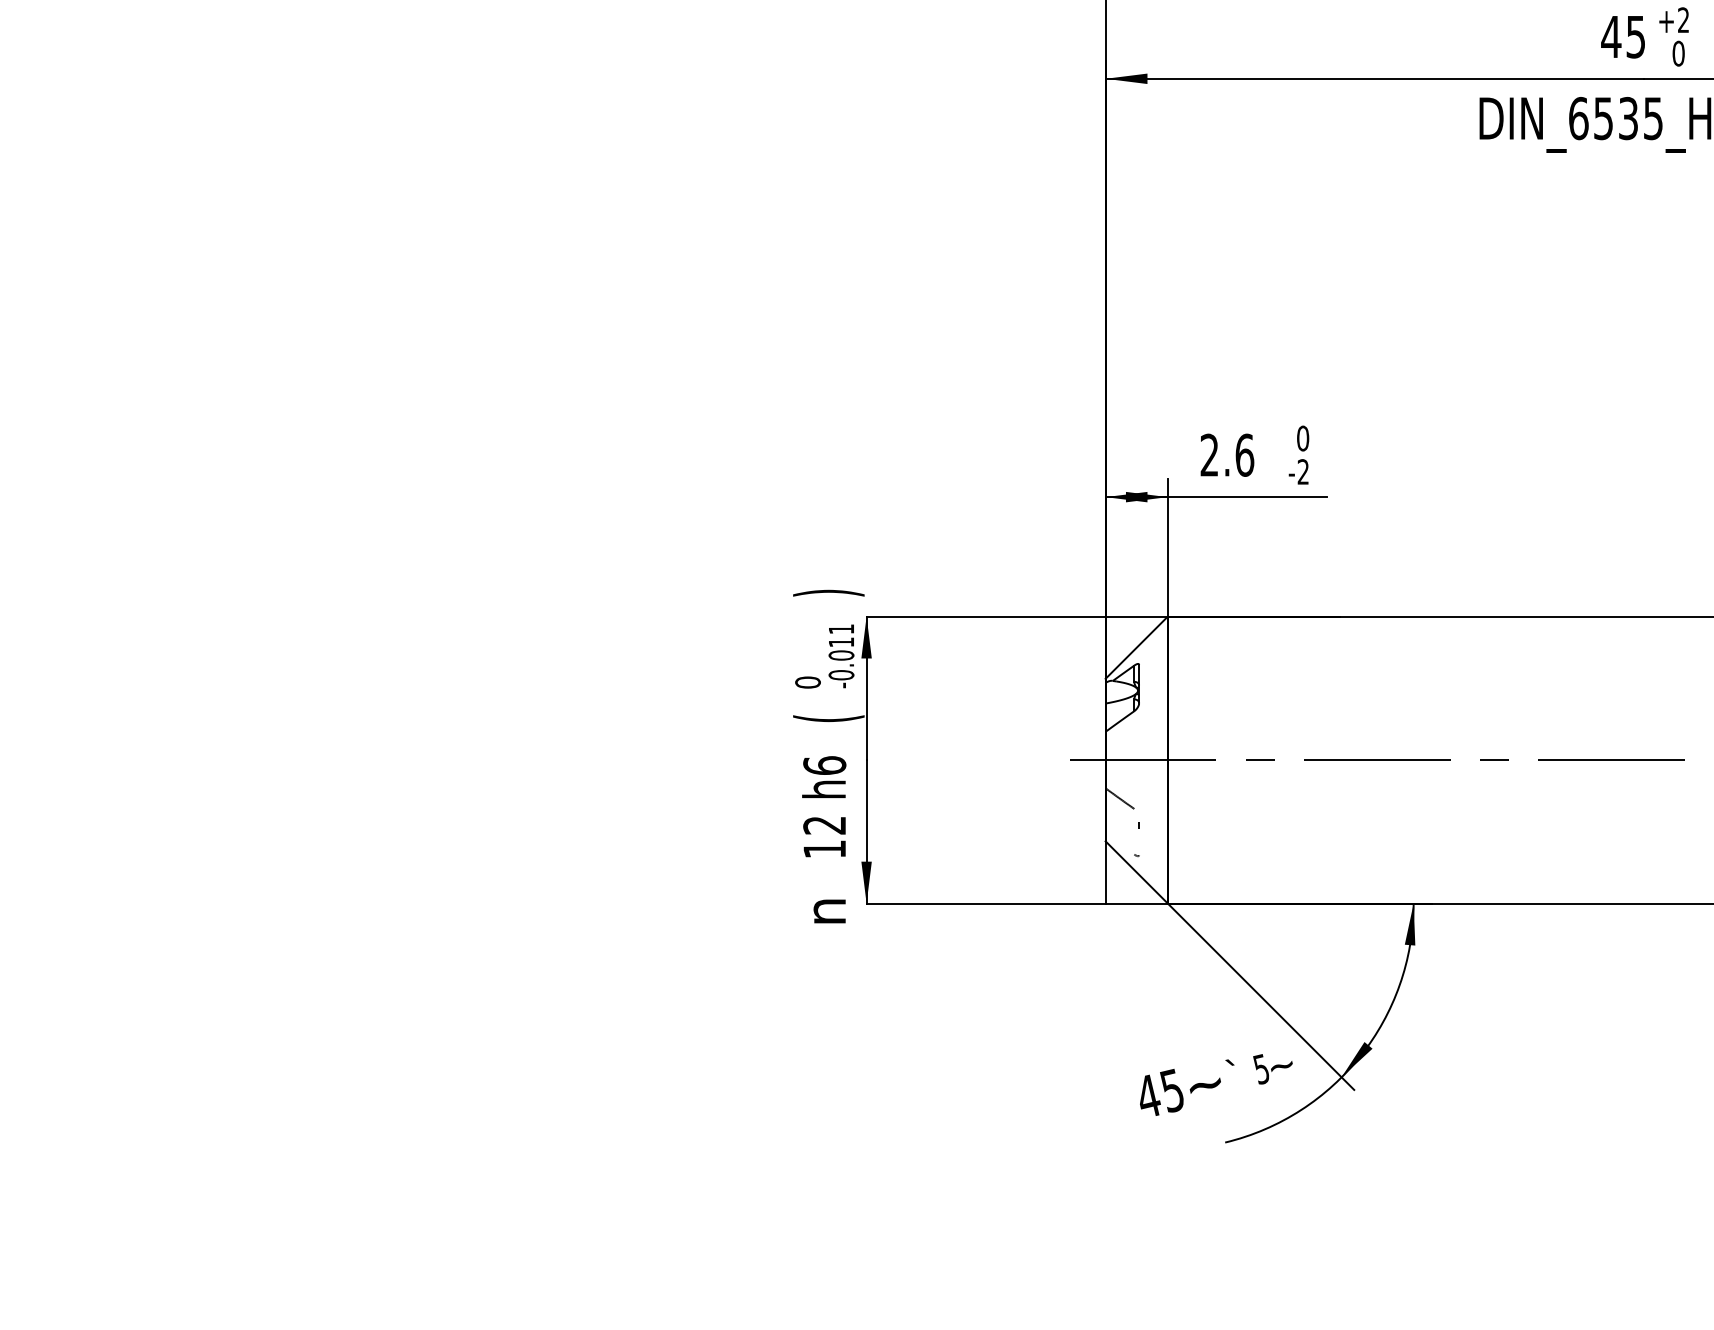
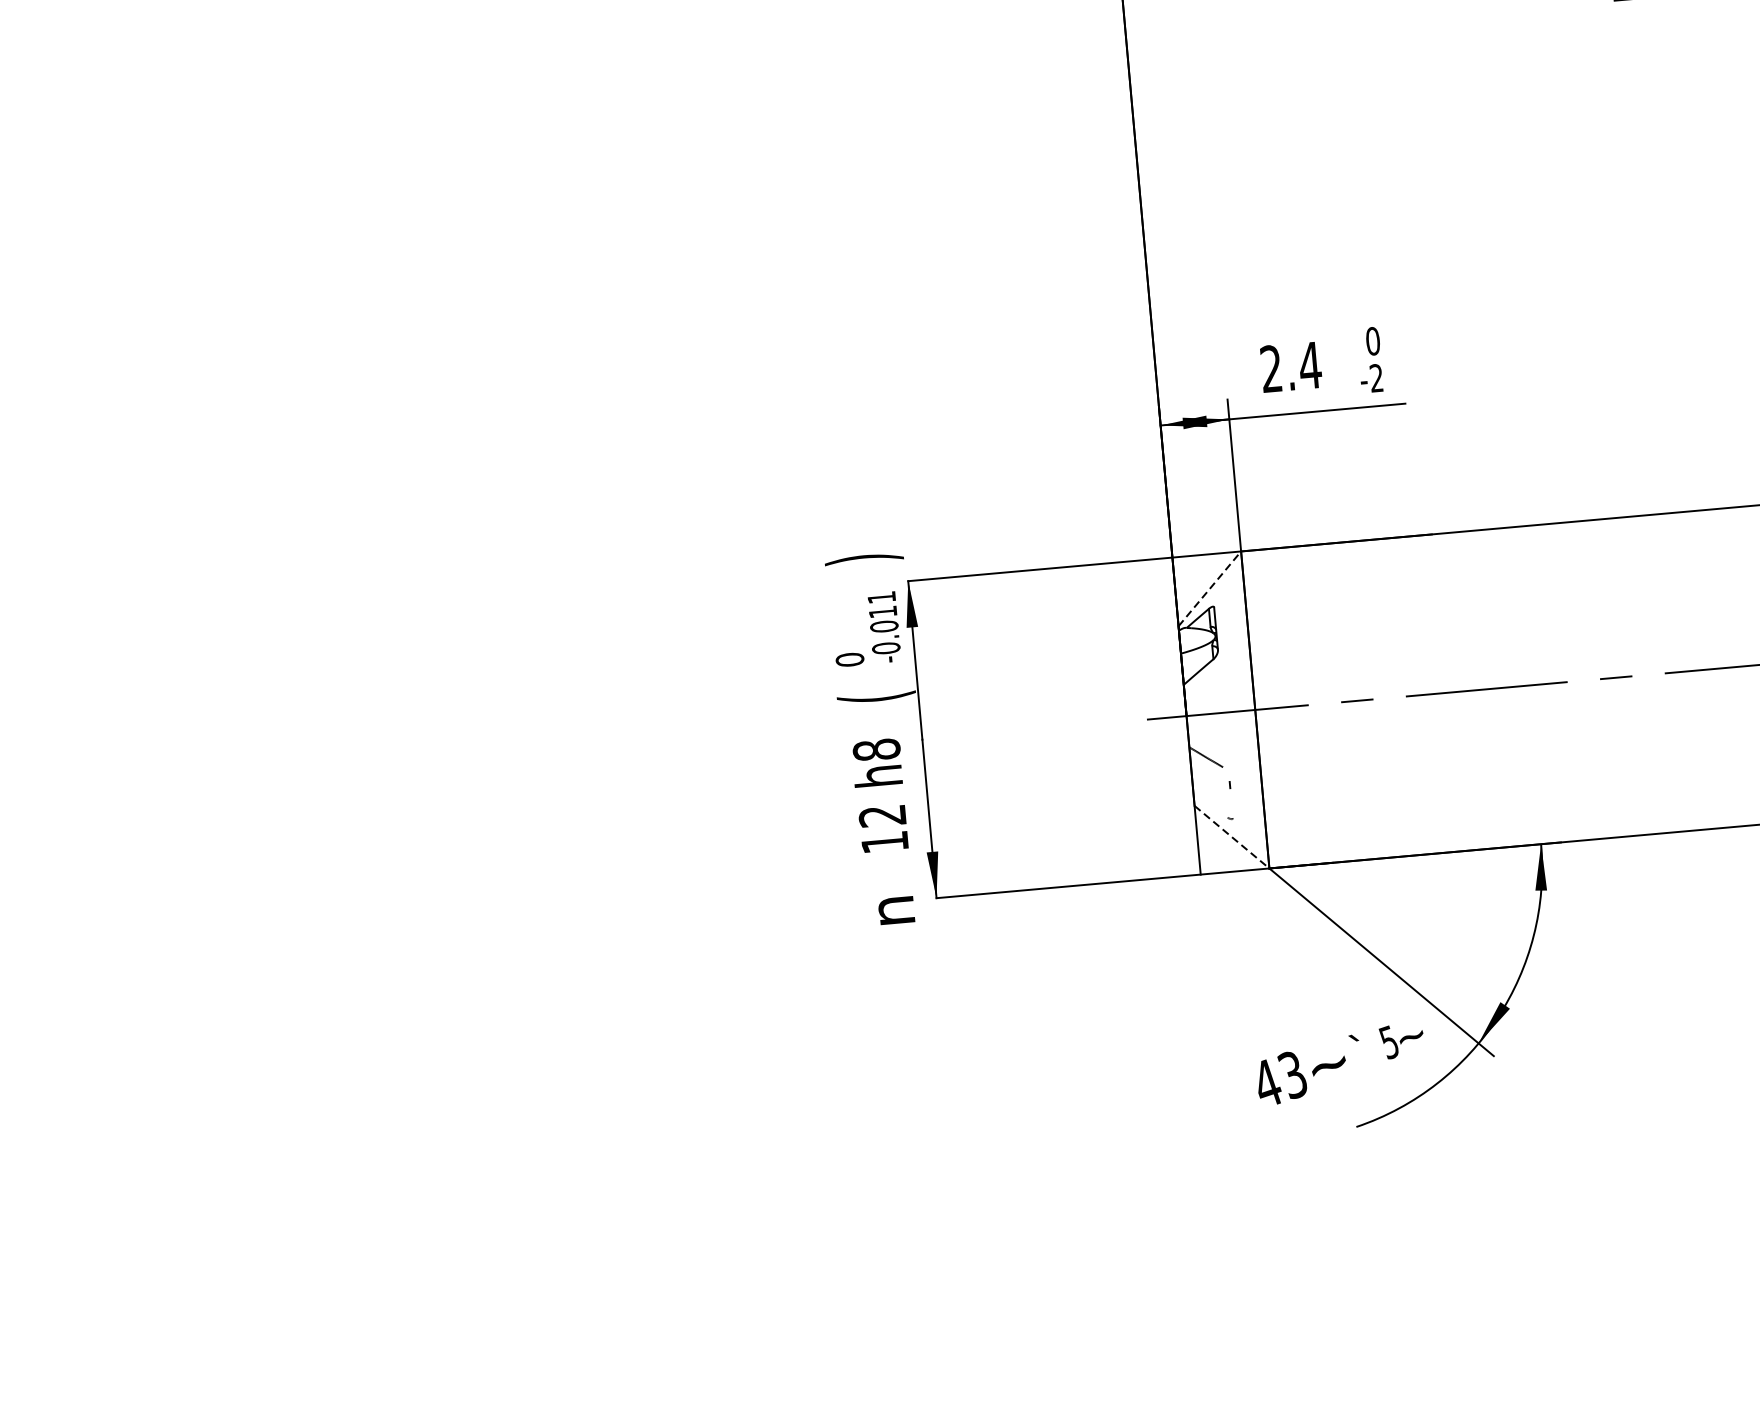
text: (1244, 454) -> (1309, 364), 2.6 -> 2.4
line: (1136, 647) -> (1209, 588), solid -> dashed
text: (824, 765) -> (876, 749), h6 -> h8
line: (1136, 872) -> (1231, 837), solid -> dashed
text: (1171, 1090) -> (1291, 1074), 45 -> 43

